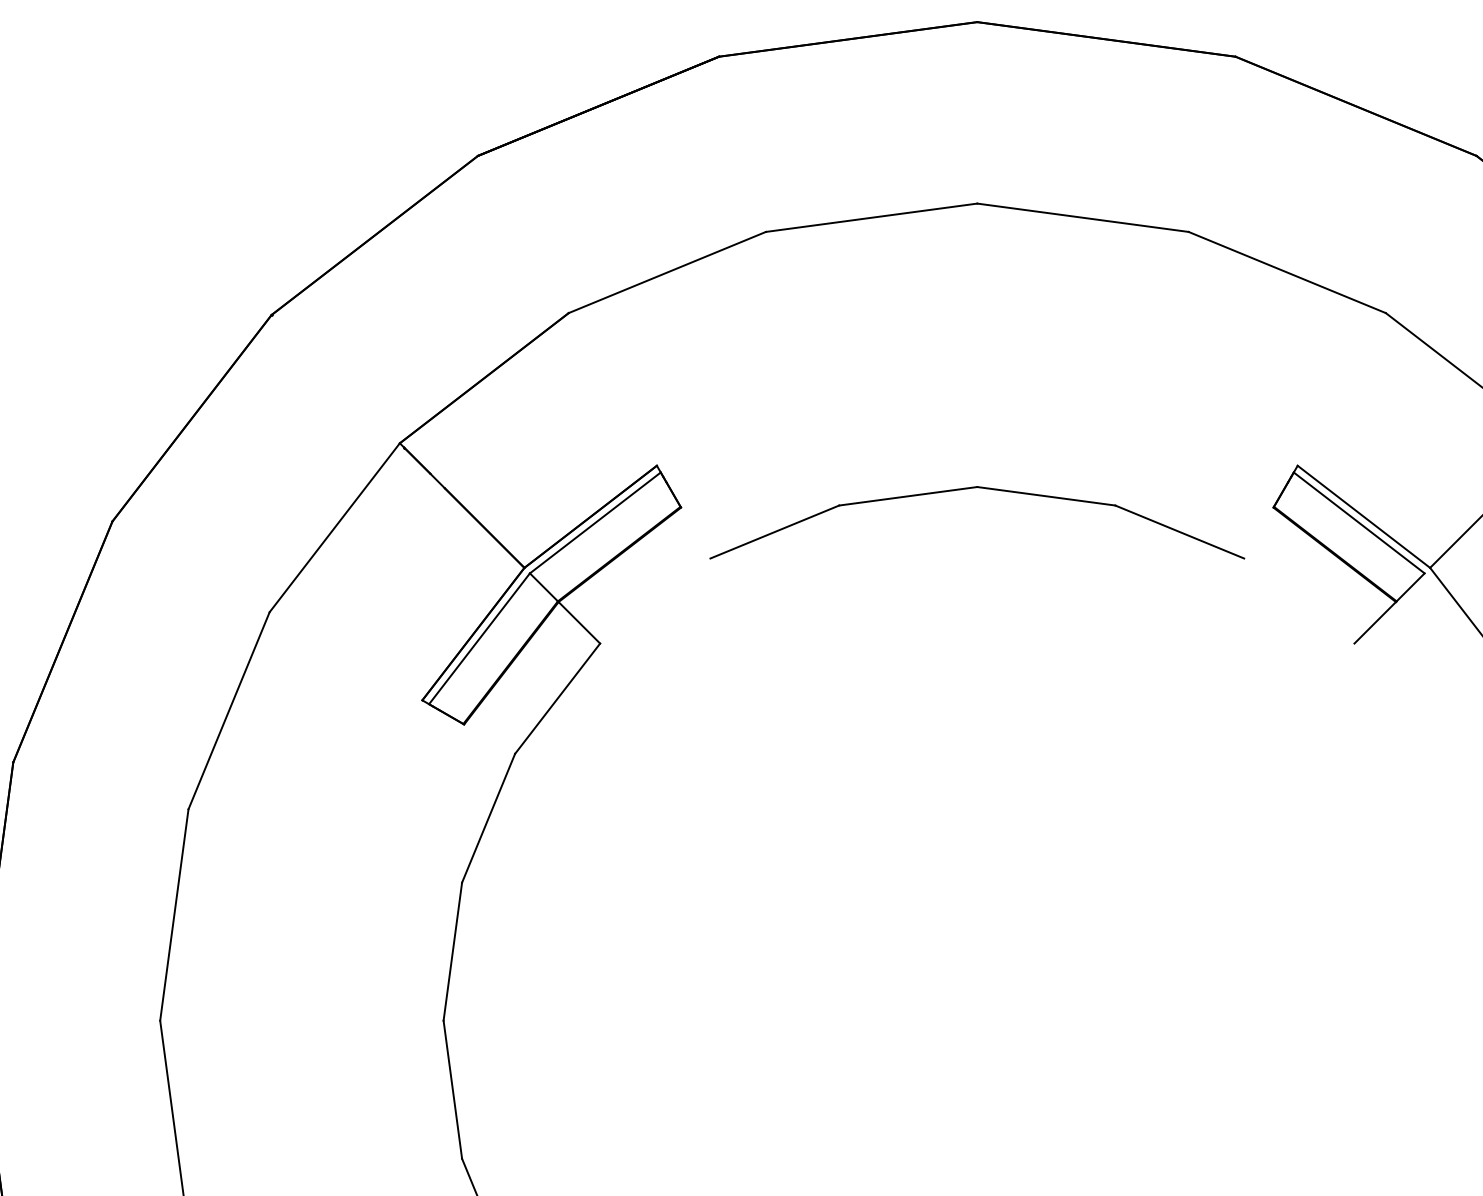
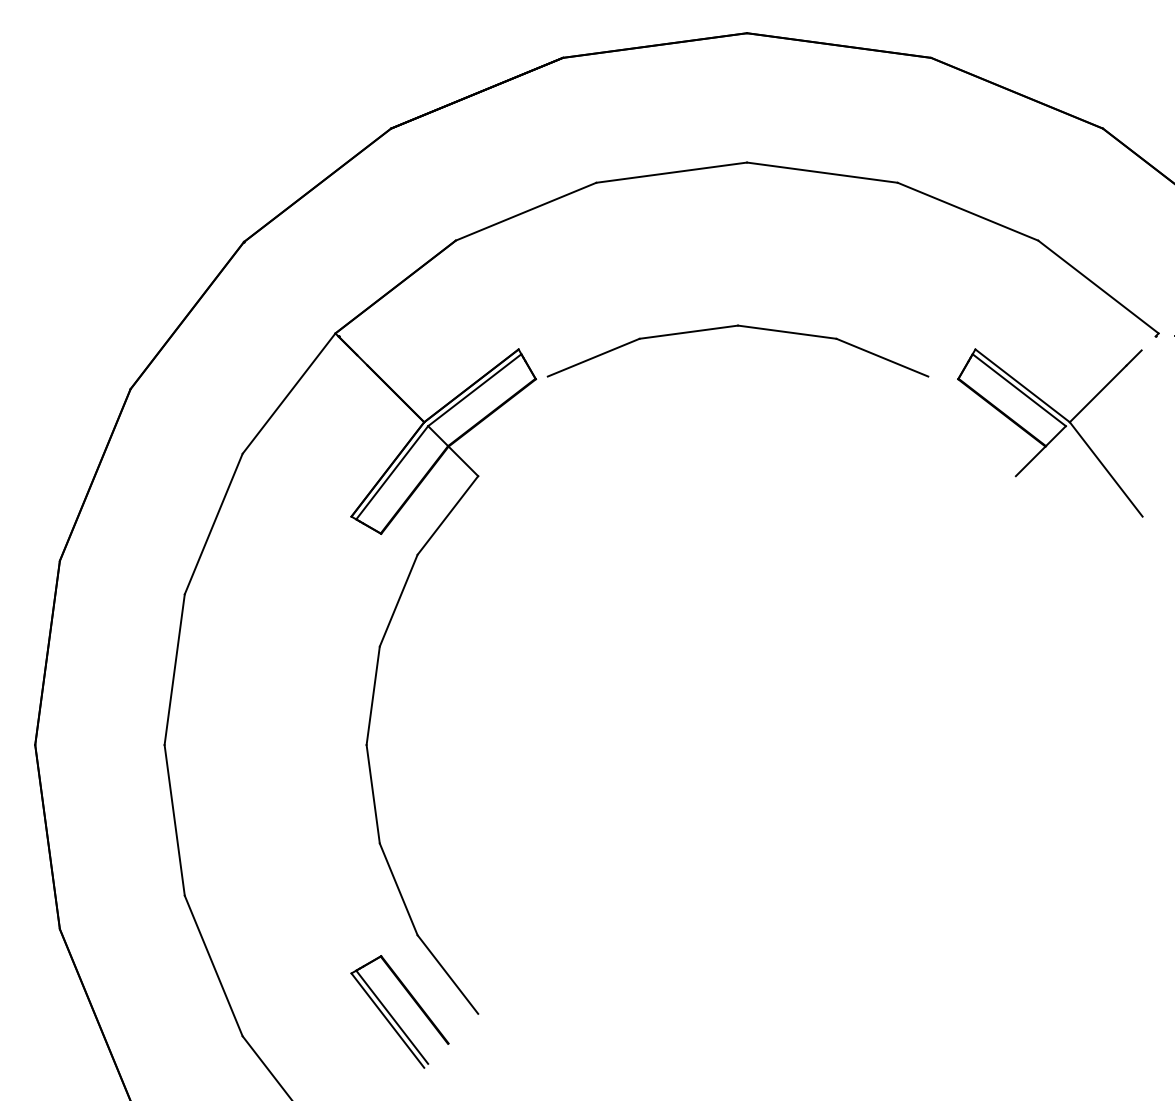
part: (970, 489) -> (733, 327), moved

